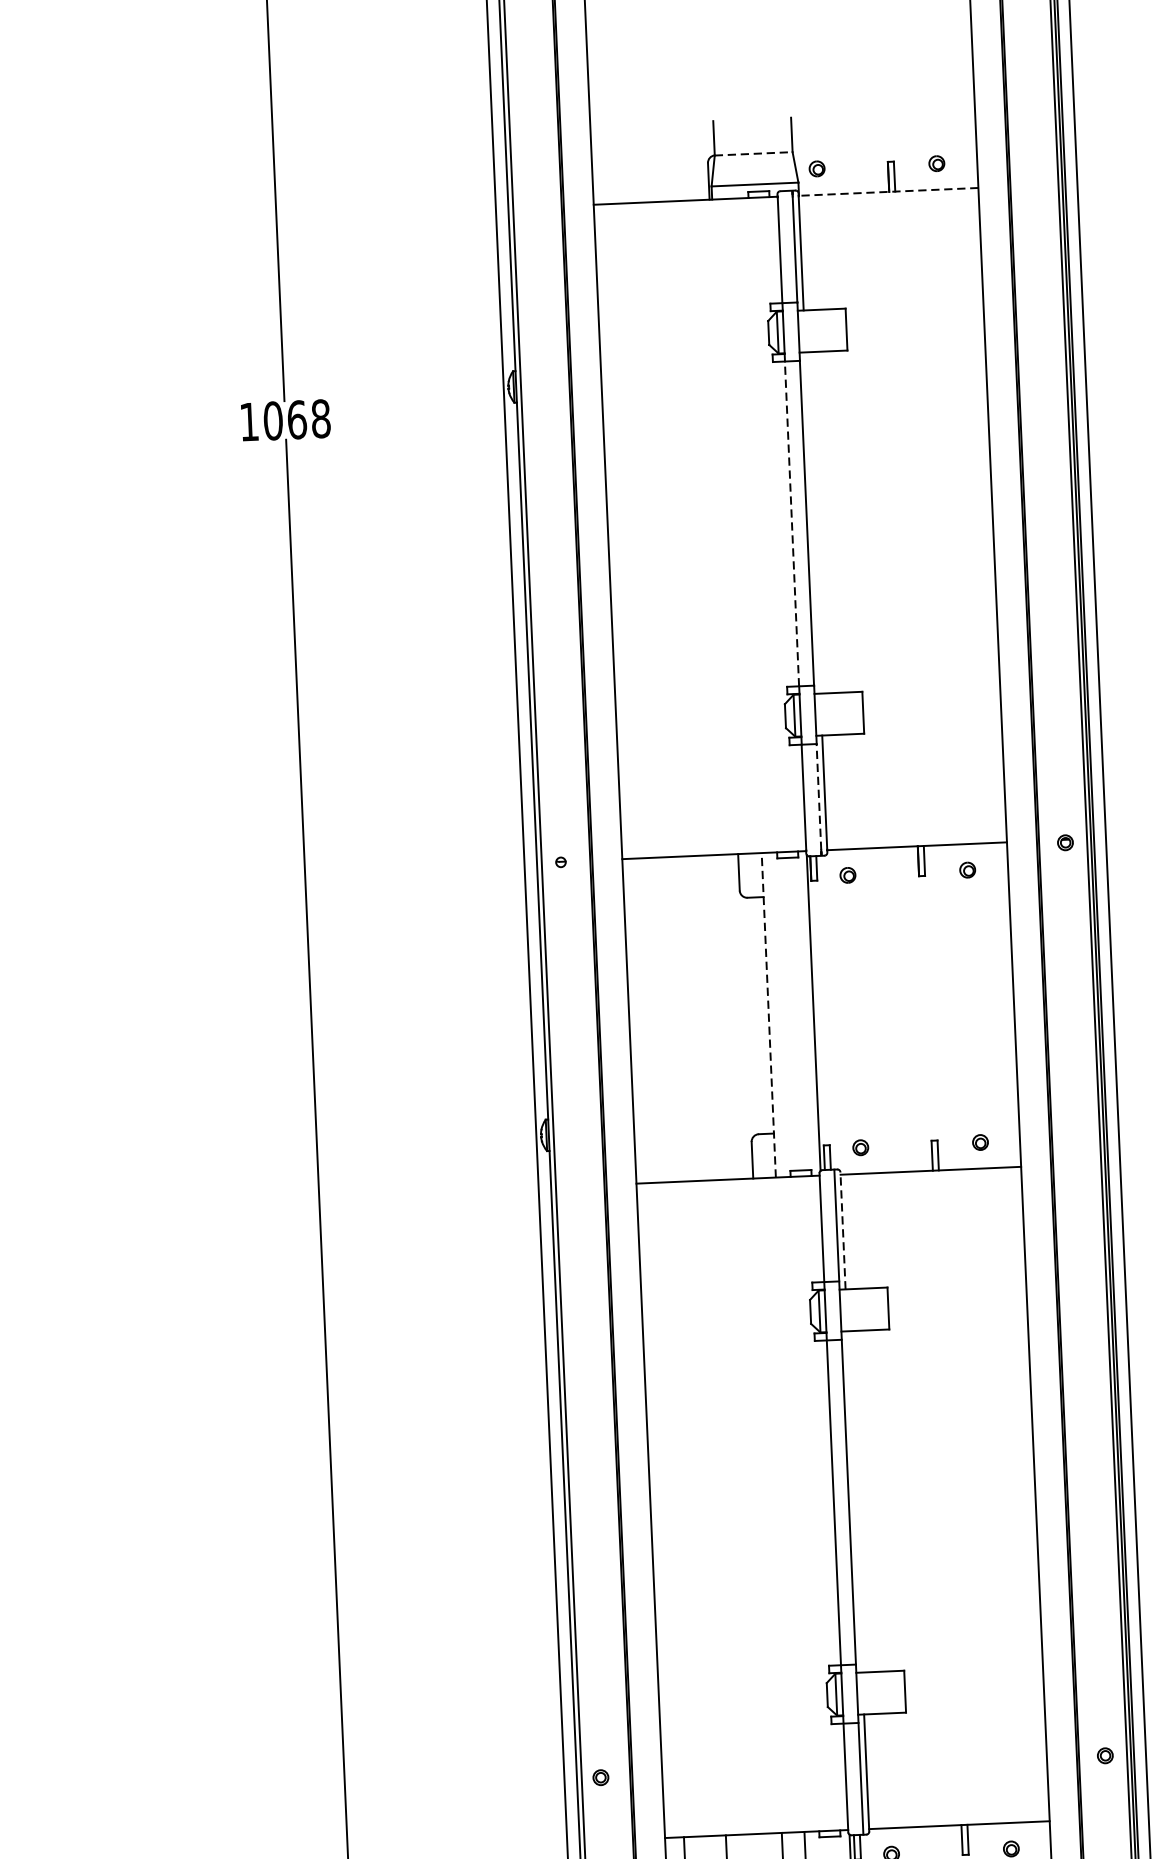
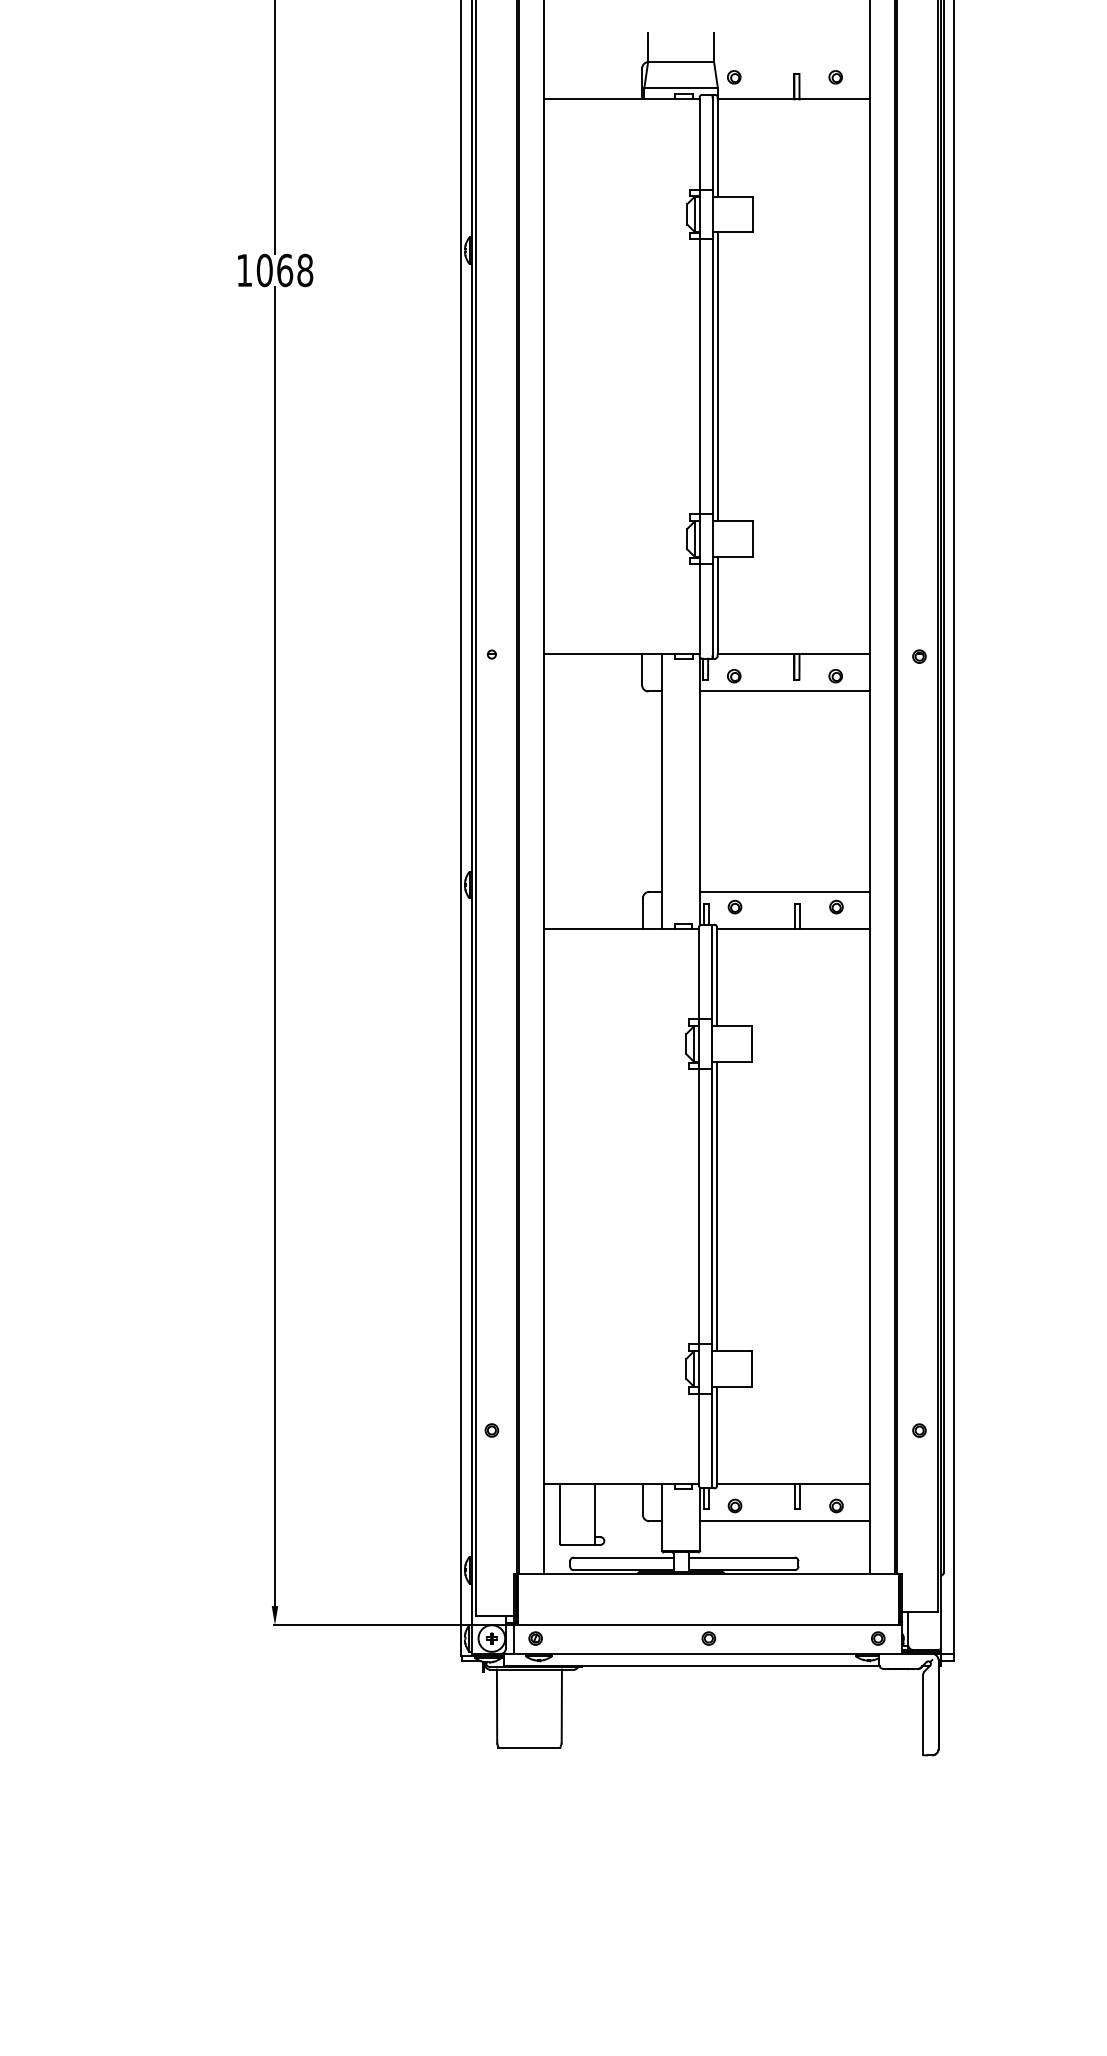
line: (754, 154) -> (681, 62), dashed -> solid
line: (888, 192) -> (793, 99), dashed -> solid
line: (812, 522) -> (717, 376), added
line: (791, 523) -> (699, 376), dashed -> solid
line: (818, 796) -> (712, 608), dashed -> solid
line: (908, 890) -> (784, 691), added
line: (769, 1015) -> (662, 791), dashed -> solid
line: (918, 1126) -> (784, 891), added
line: (842, 1230) -> (716, 976), dashed -> solid
line: (854, 1501) -> (716, 1206), added

